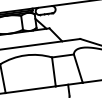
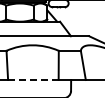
line: (30, 89) -> (33, 79), solid -> dashed

